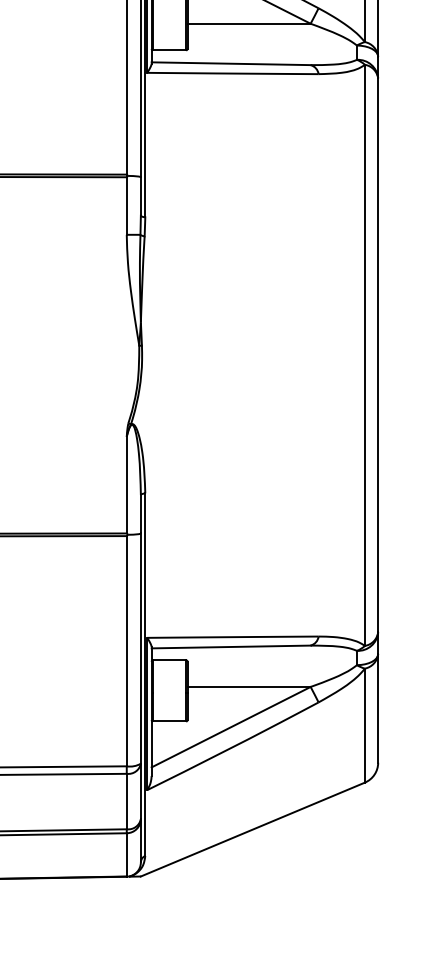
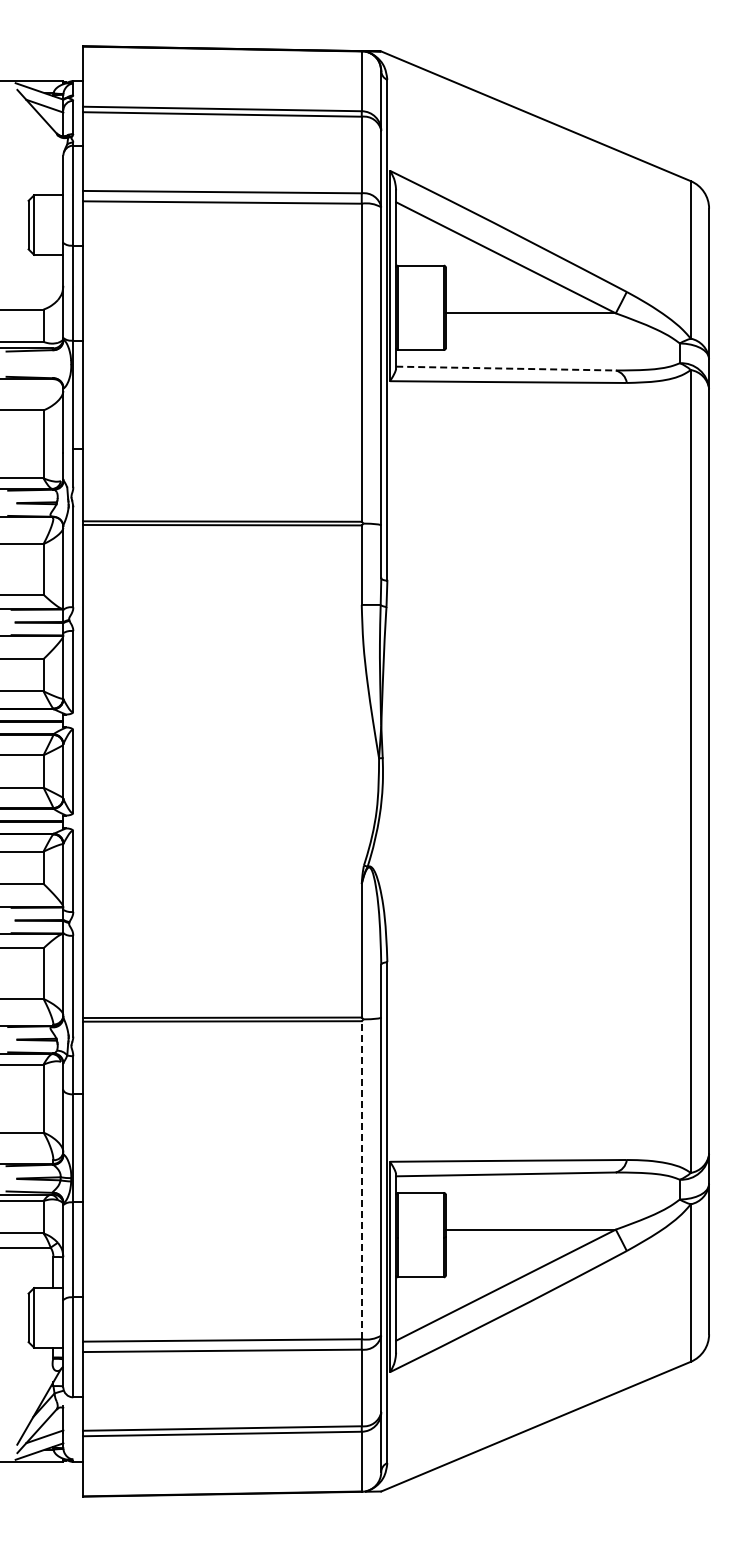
line: (231, 63) -> (506, 368), solid -> dashed
line: (126, 650) -> (361, 1179), solid -> dashed

